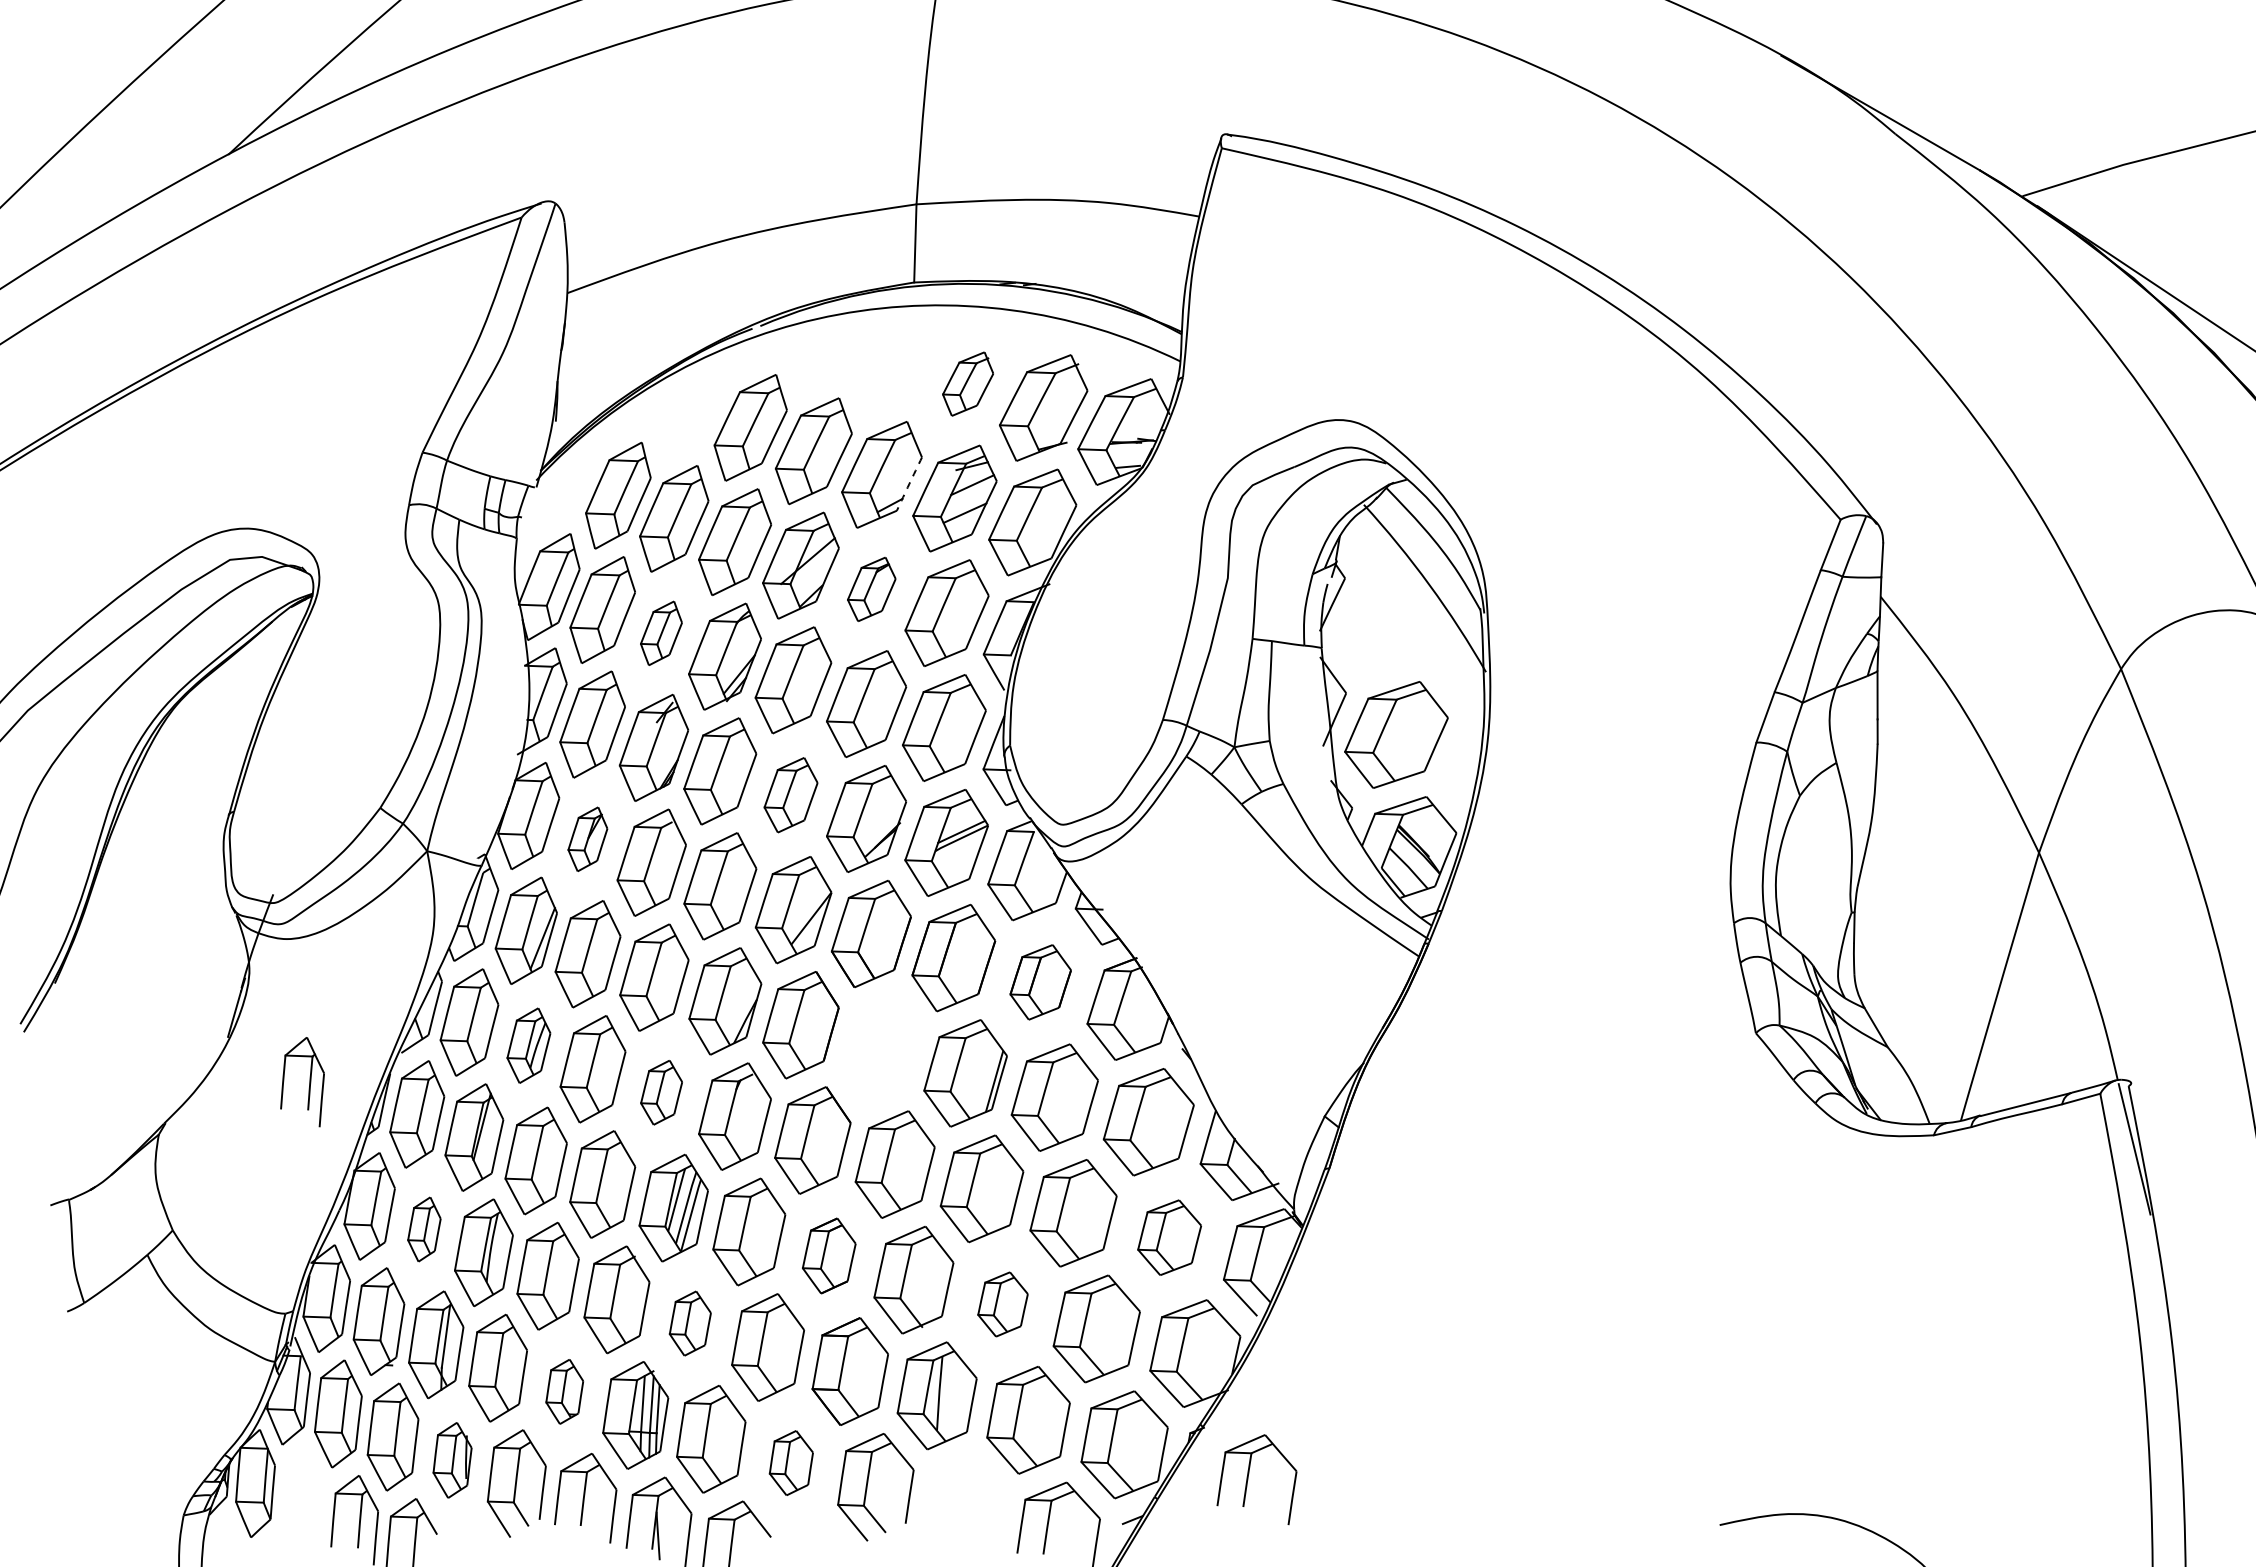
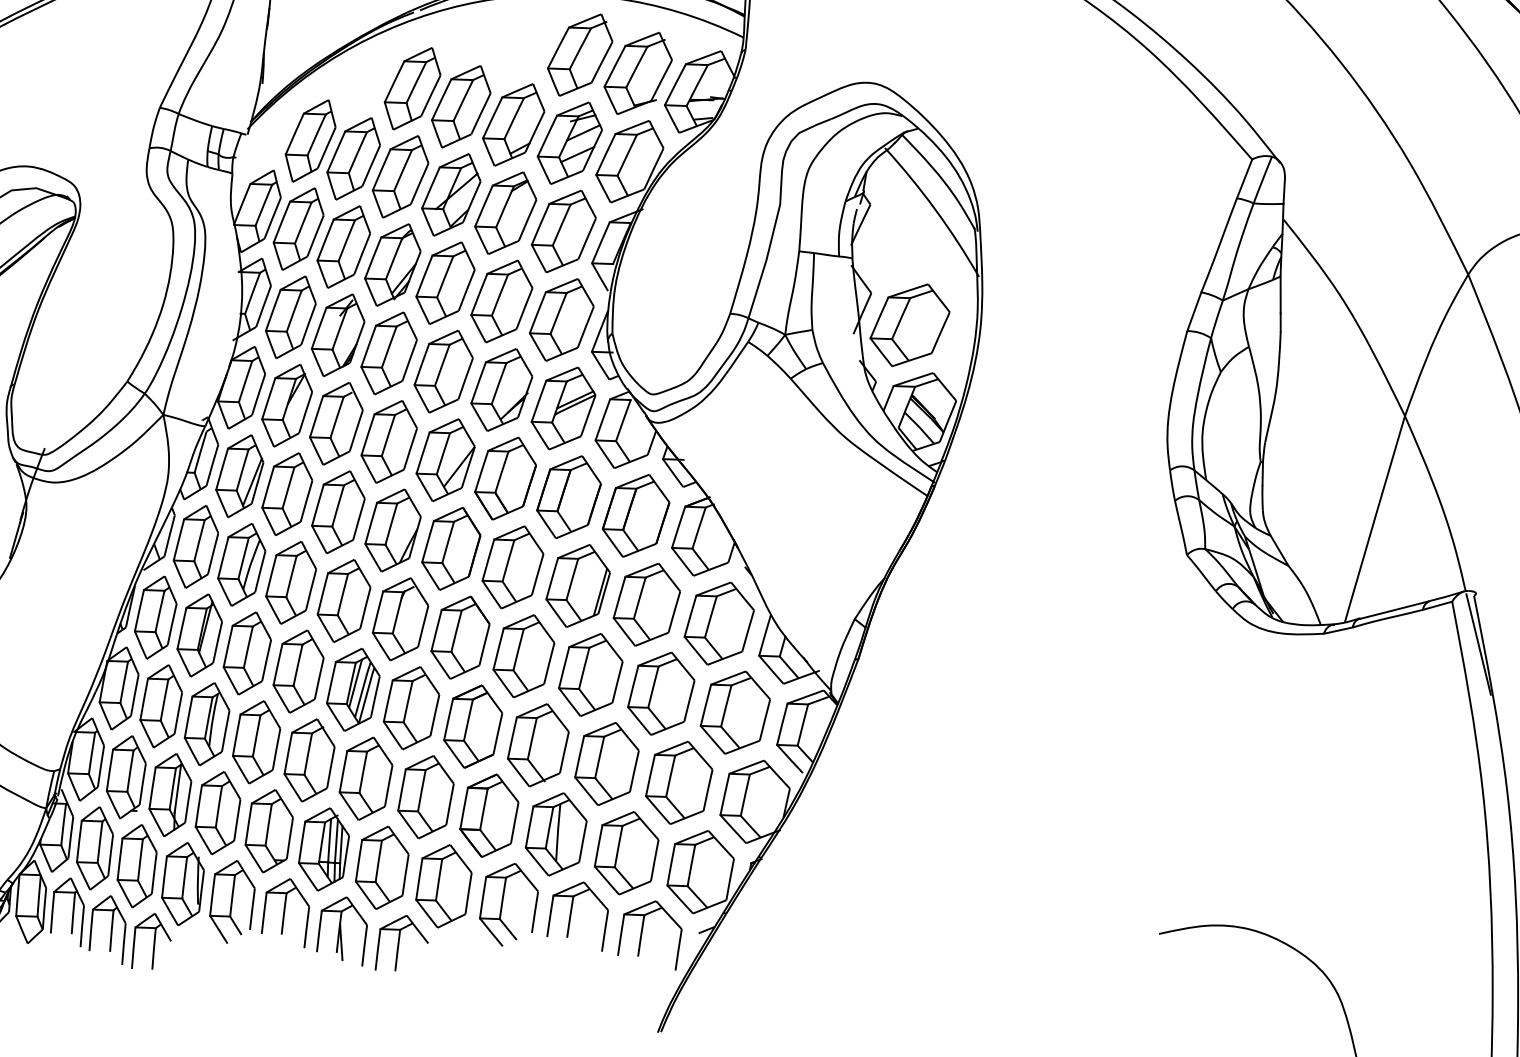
part: (967, 383) -> (579, 54), size x1.67
arc: (909, 484) -> (534, 132), dashed -> solid
part: (871, 589) -> (505, 213), size x1.67
part: (661, 633) -> (343, 247), size x1.67
part: (790, 795) -> (443, 371), size x1.43
part: (587, 839) -> (286, 405), size x1.67
part: (1040, 982) -> (635, 516), size x1.43
part: (528, 1045) -> (241, 564), size x1.43
part: (880, 1049) -> (512, 567), added
part: (309, 1082) -> (72, 912), moved
part: (661, 1092) -> (343, 600), size x1.67
part: (424, 1229) -> (161, 706), size x1.67
part: (1169, 1237) -> (735, 712), size x1.43
part: (828, 1255) -> (472, 726), size x1.43
part: (1002, 1304) -> (606, 764), size x1.67
part: (690, 1323) -> (366, 778), size x1.67
part: (564, 1391) -> (269, 831), size x1.67
part: (452, 1460) -> (182, 884), size x1.43
part: (791, 1462) -> (444, 885), size x1.67
part: (1248, 1479) -> (571, 916), moved

